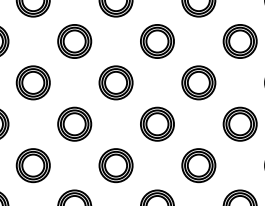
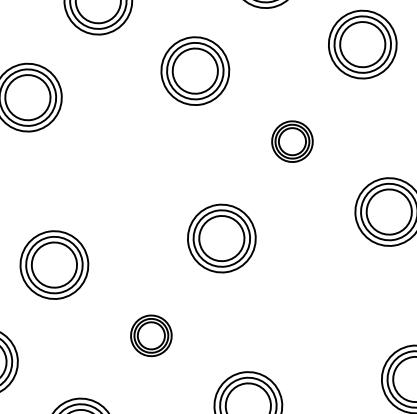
part: (115, 82) -> (123, 167), removed
part: (198, 82) -> (291, 140), size x0.6
part: (115, 165) -> (150, 335), size x0.6
part: (198, 165) -> (318, 308), removed

